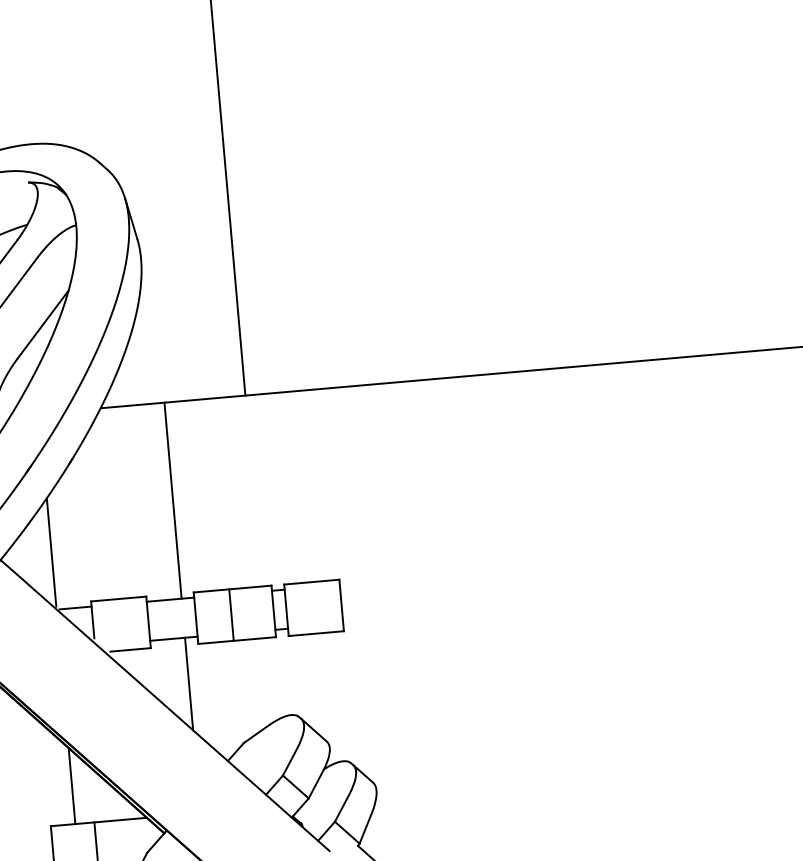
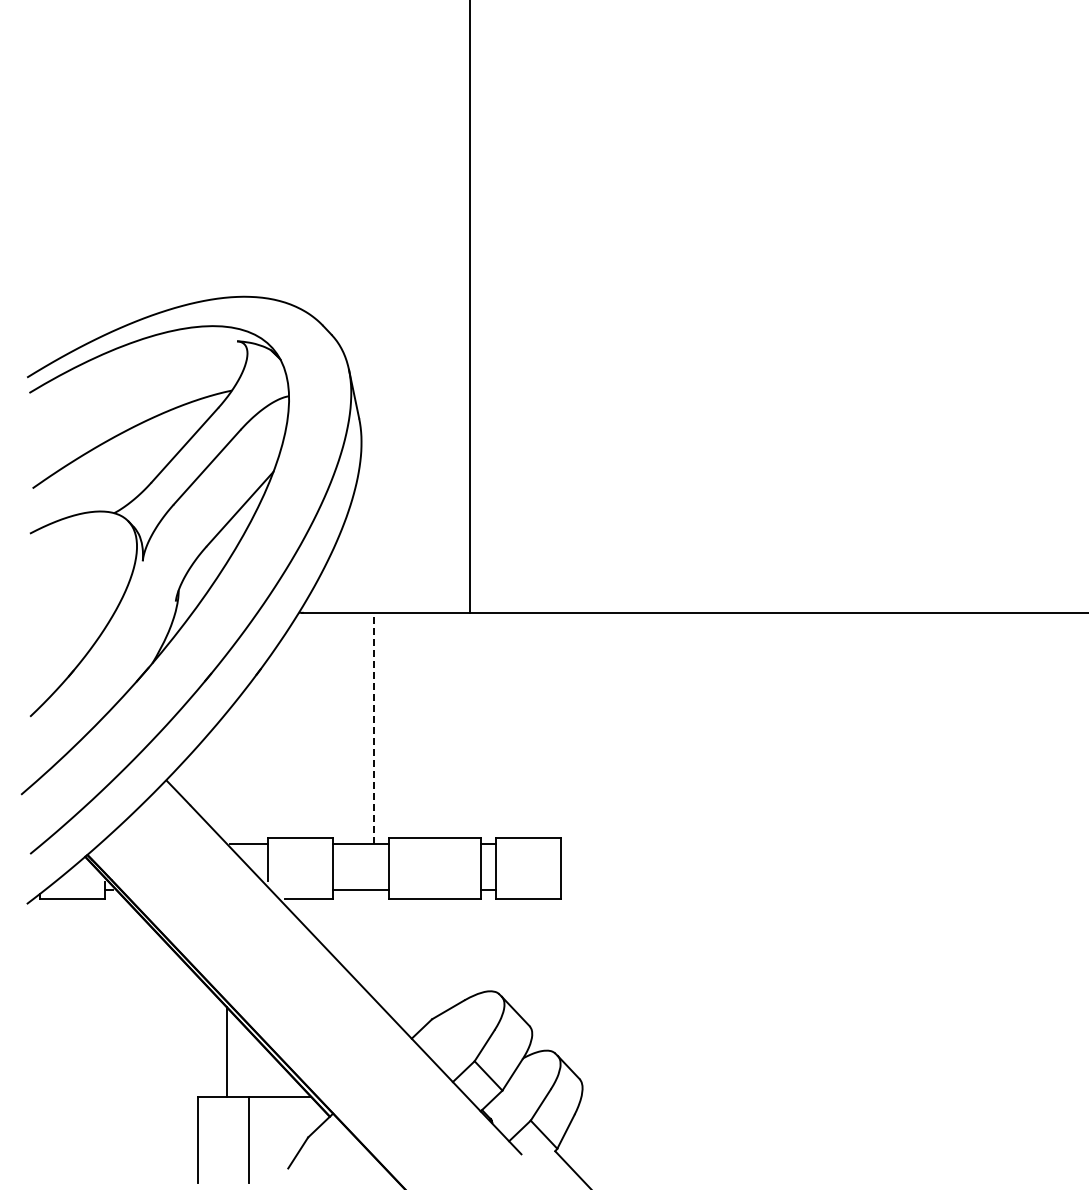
line: (173, 500) -> (374, 728), solid -> dashed
line: (51, 552) -> (226, 776), removed
line: (231, 614) -> (430, 867), removed
line: (189, 683) -> (374, 944), removed

